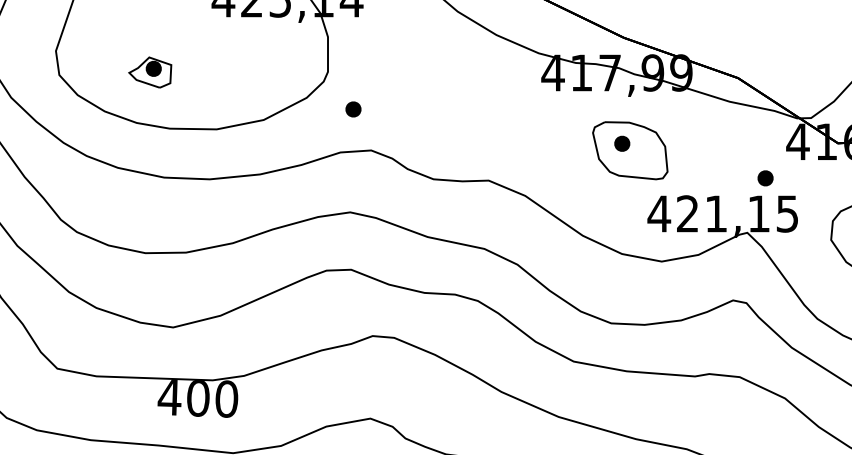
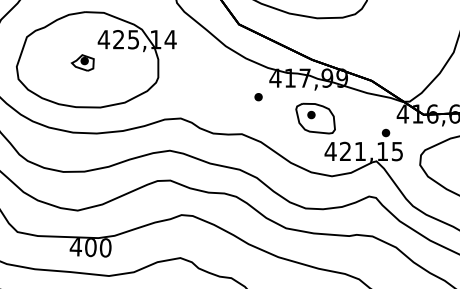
part: (149, 71) -> (82, 62), moved
part: (353, 110) -> (258, 97), moved

